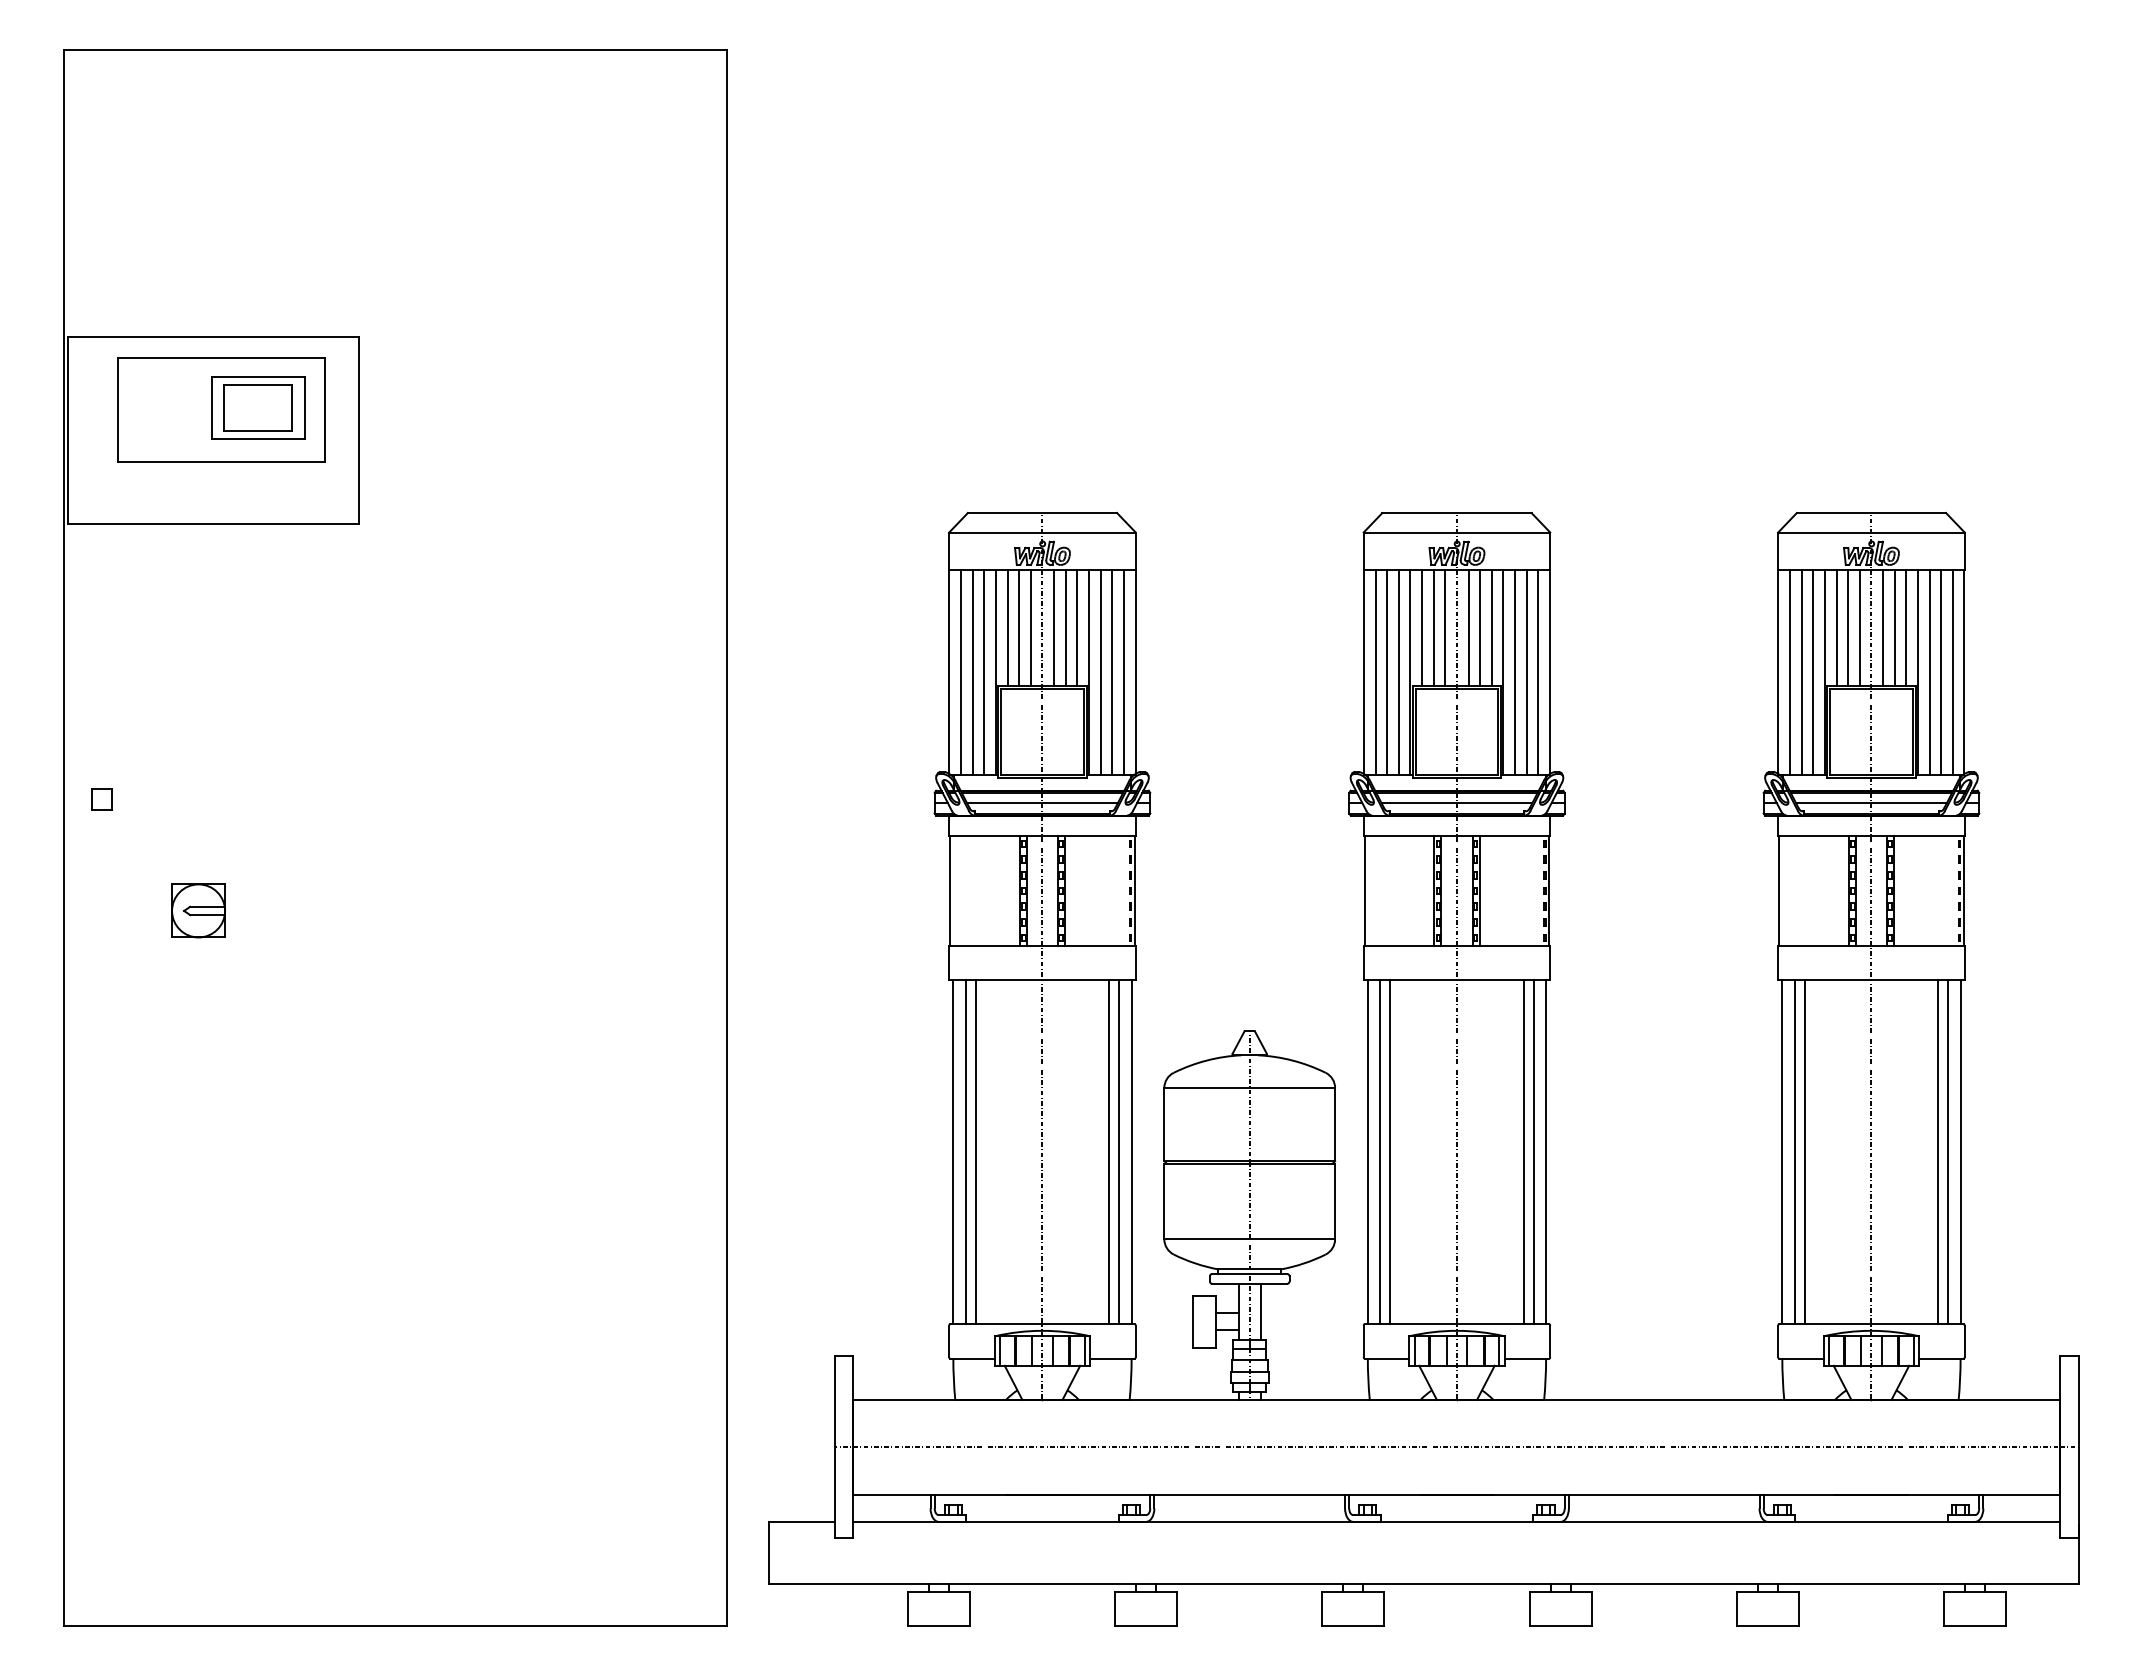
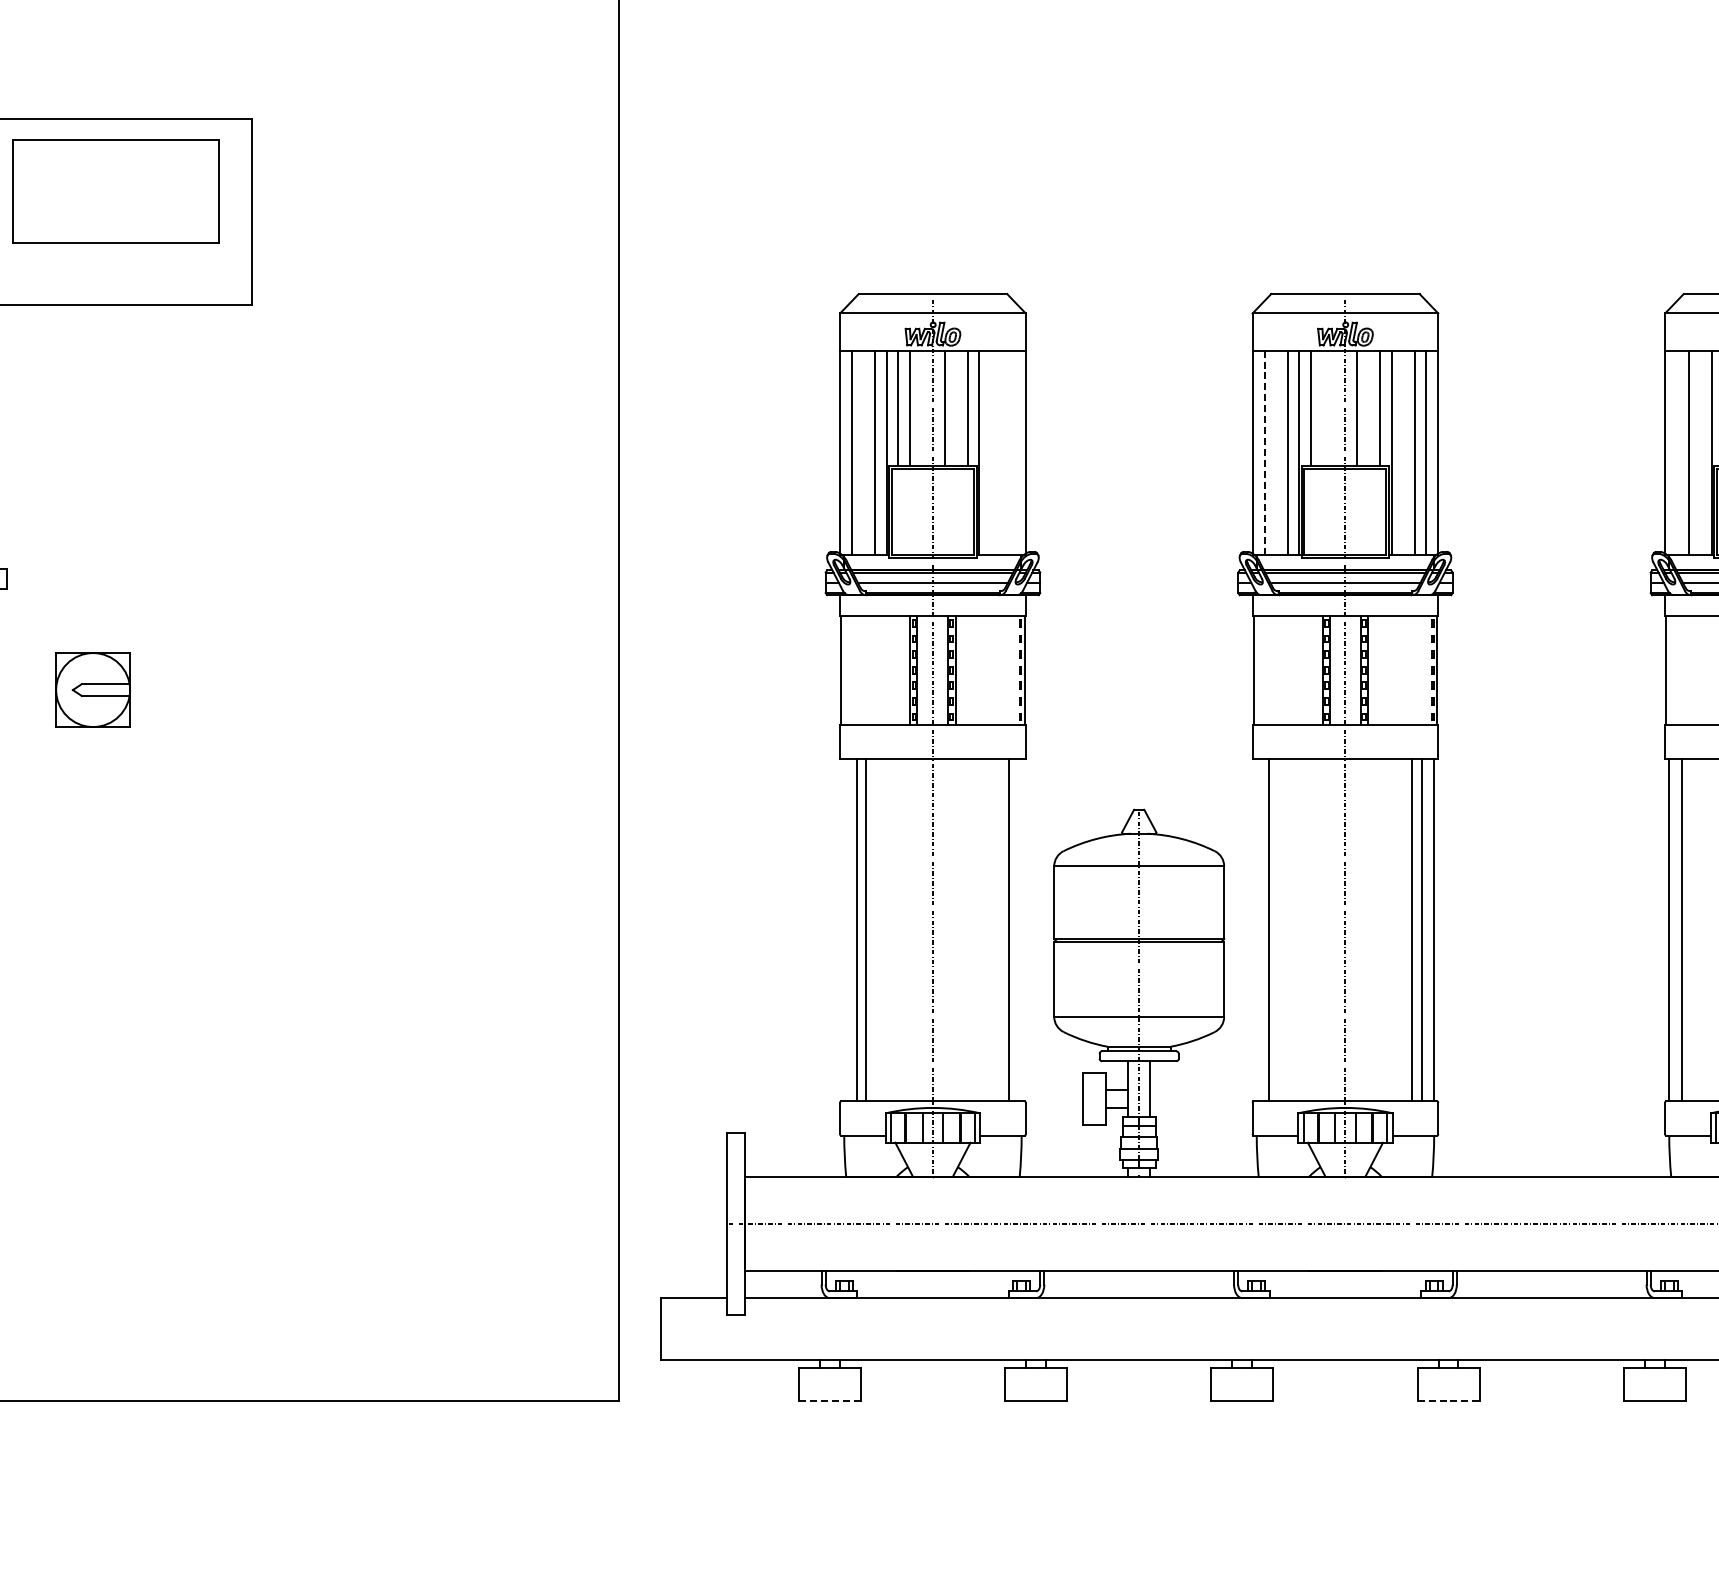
part: (258, 407) -> (152, 189), removed
line: (1030, 627) -> (921, 407), removed
line: (1065, 627) -> (955, 407), removed
line: (1433, 627) -> (1322, 407), removed
line: (1445, 627) -> (1334, 407), removed
line: (1480, 627) -> (1368, 407), removed
line: (972, 672) -> (863, 452), removed
line: (1100, 672) -> (990, 452), removed
line: (1112, 672) -> (1002, 452), removed
line: (1123, 672) -> (1013, 452), removed
line: (1375, 672) -> (1264, 452), solid -> dashed
line: (1387, 672) -> (1276, 452), removed
line: (1515, 672) -> (1403, 452), removed
line: (1790, 672) -> (1677, 452), removed
line: (1813, 672) -> (1700, 452), removed
part: (198, 910) -> (93, 689), size x1.4
line: (953, 1152) -> (844, 930), removed
line: (1109, 1152) -> (999, 930), removed
line: (1131, 1152) -> (1021, 930), removed
line: (1367, 1152) -> (1256, 930), removed
line: (1390, 1152) -> (1279, 930), removed
line: (1804, 1152) -> (1691, 930), removed
line: (939, 1625) -> (830, 1401), solid -> dashed
line: (1561, 1625) -> (1449, 1401), solid -> dashed

